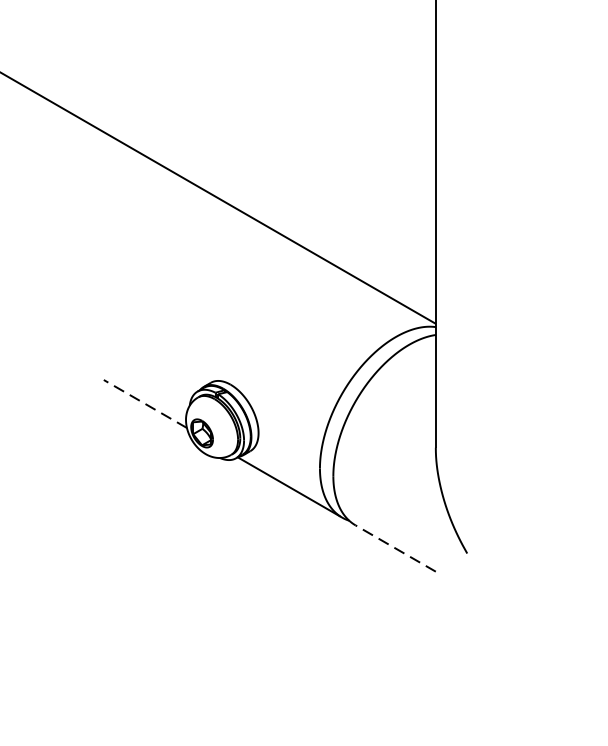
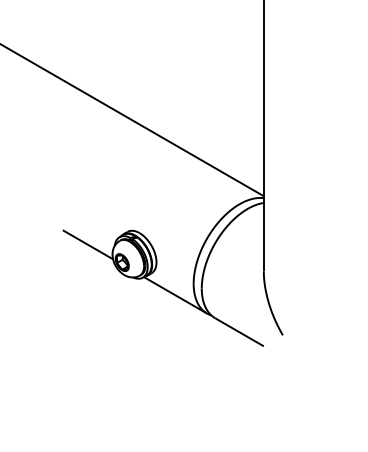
line: (144, 403) -> (87, 244), dashed -> solid
line: (395, 548) -> (239, 332), dashed -> solid

